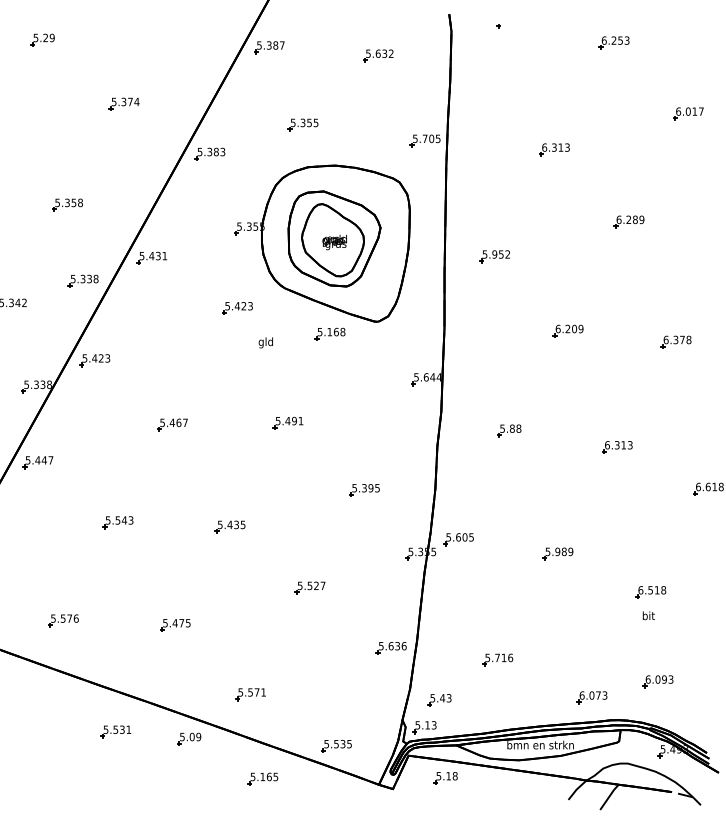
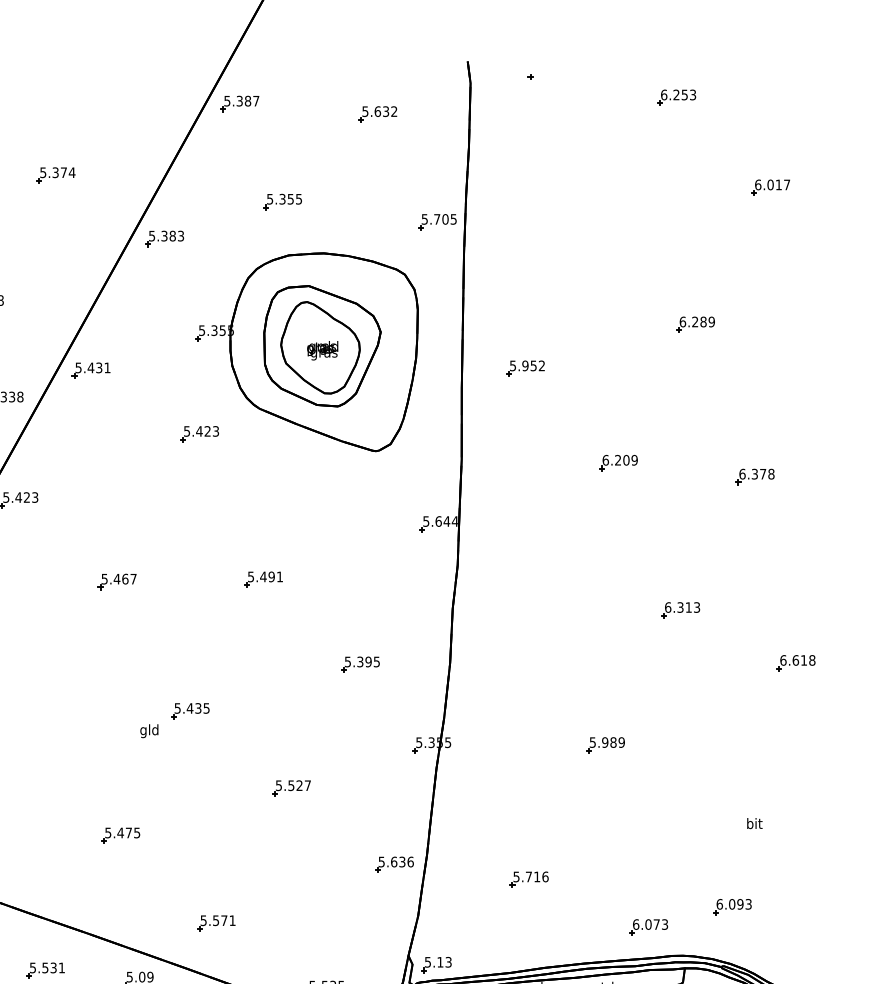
part: (554, 149) -> (601, 232), removed
part: (329, 333) -> (316, 465), removed
text: (265, 342) -> (148, 730), moved
part: (509, 430) -> (544, 588), removed
part: (117, 522) -> (47, 705), removed
part: (458, 539) -> (479, 726), removed
part: (650, 592) -> (722, 794), removed
text: (648, 615) -> (754, 823), moved
part: (439, 700) -> (455, 930), removed

